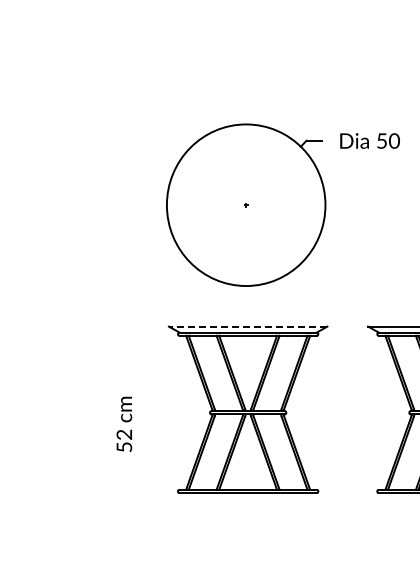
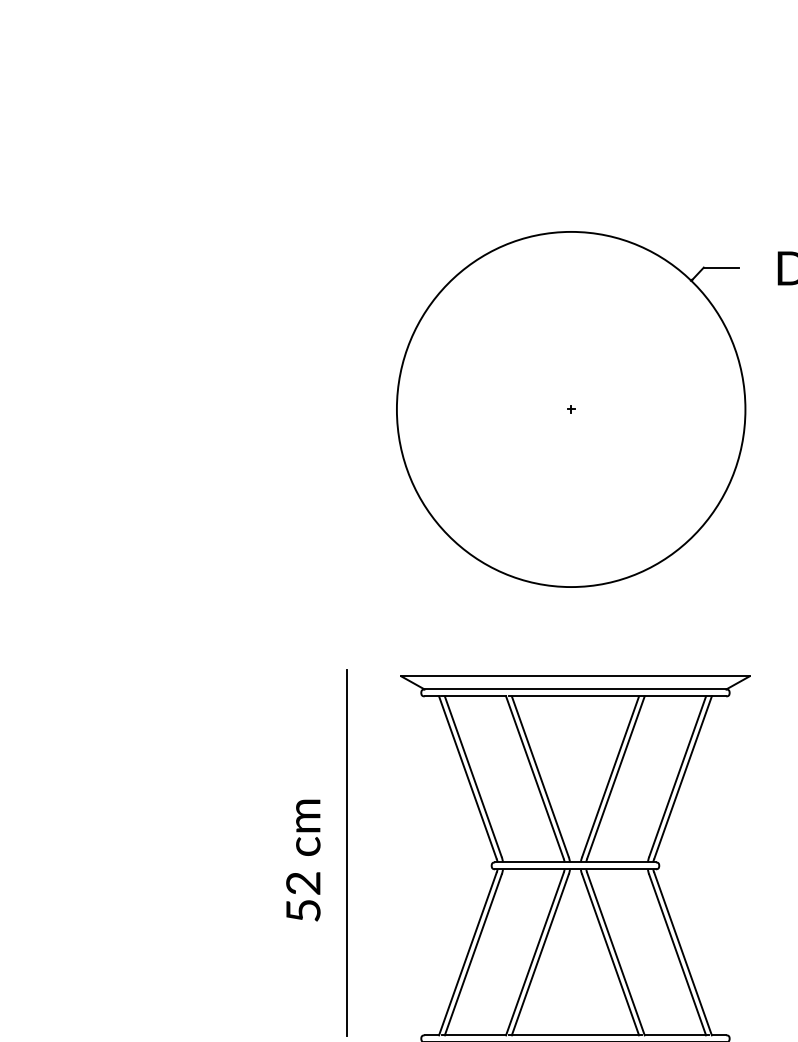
line: (247, 326) -> (574, 676), dashed -> solid
line: (144, 406) -> (347, 851), added
text: (124, 423) -> (303, 858), moved

